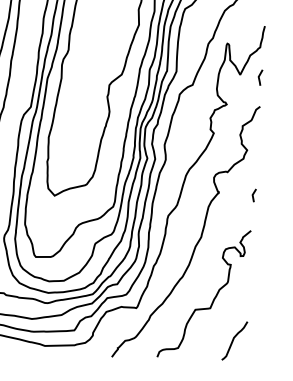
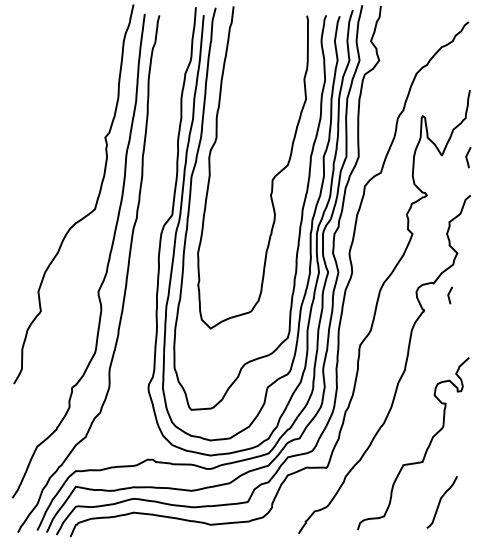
line: (253, 195) -> (449, 295), moved
curve: (233, 340) -> (440, 502), moved

